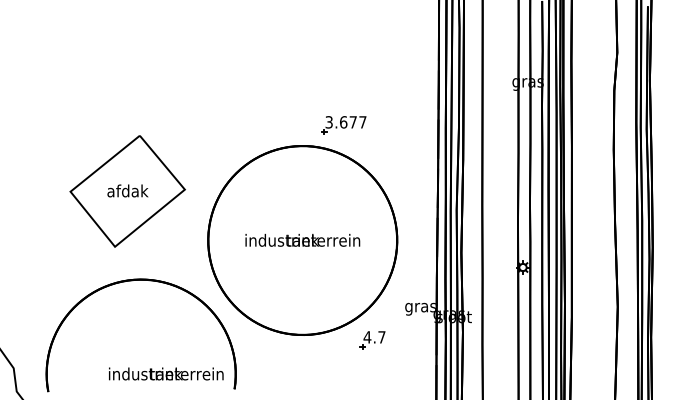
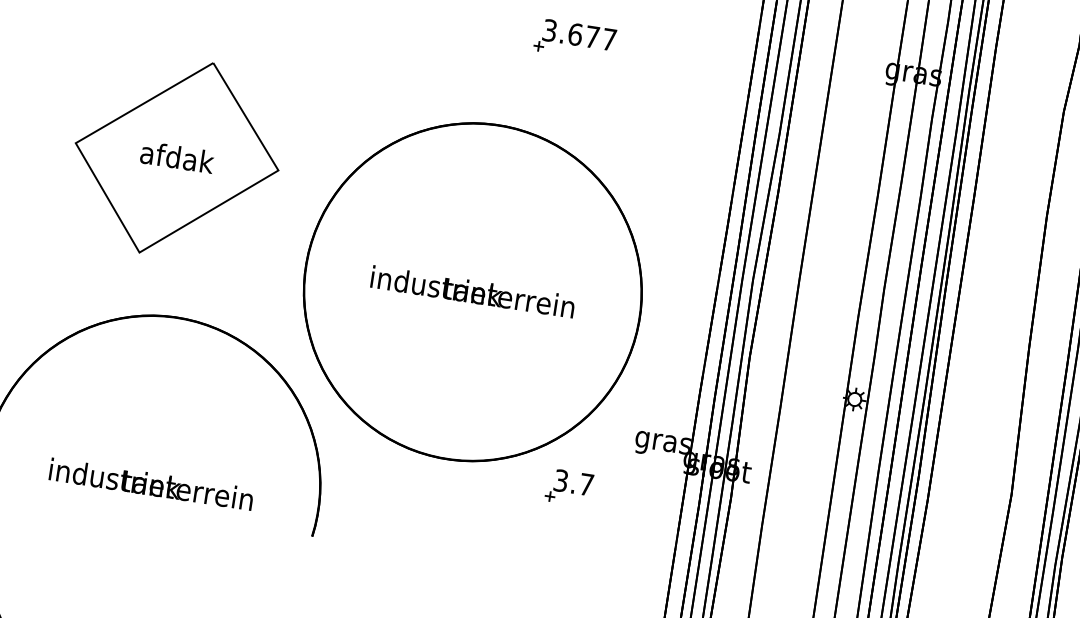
part: (343, 125) -> (574, 40), moved
text: (367, 337) -> (561, 481), 4.7 -> 3.7
text: (166, 373) -> (152, 483), moved

